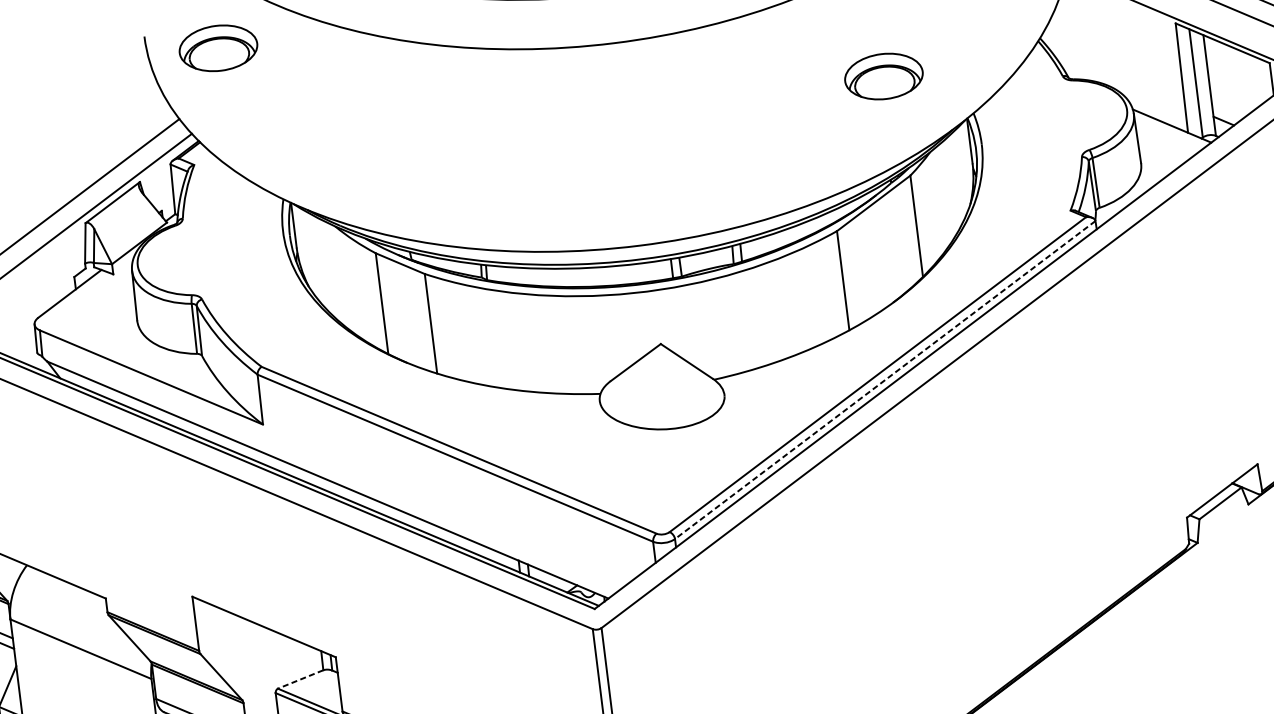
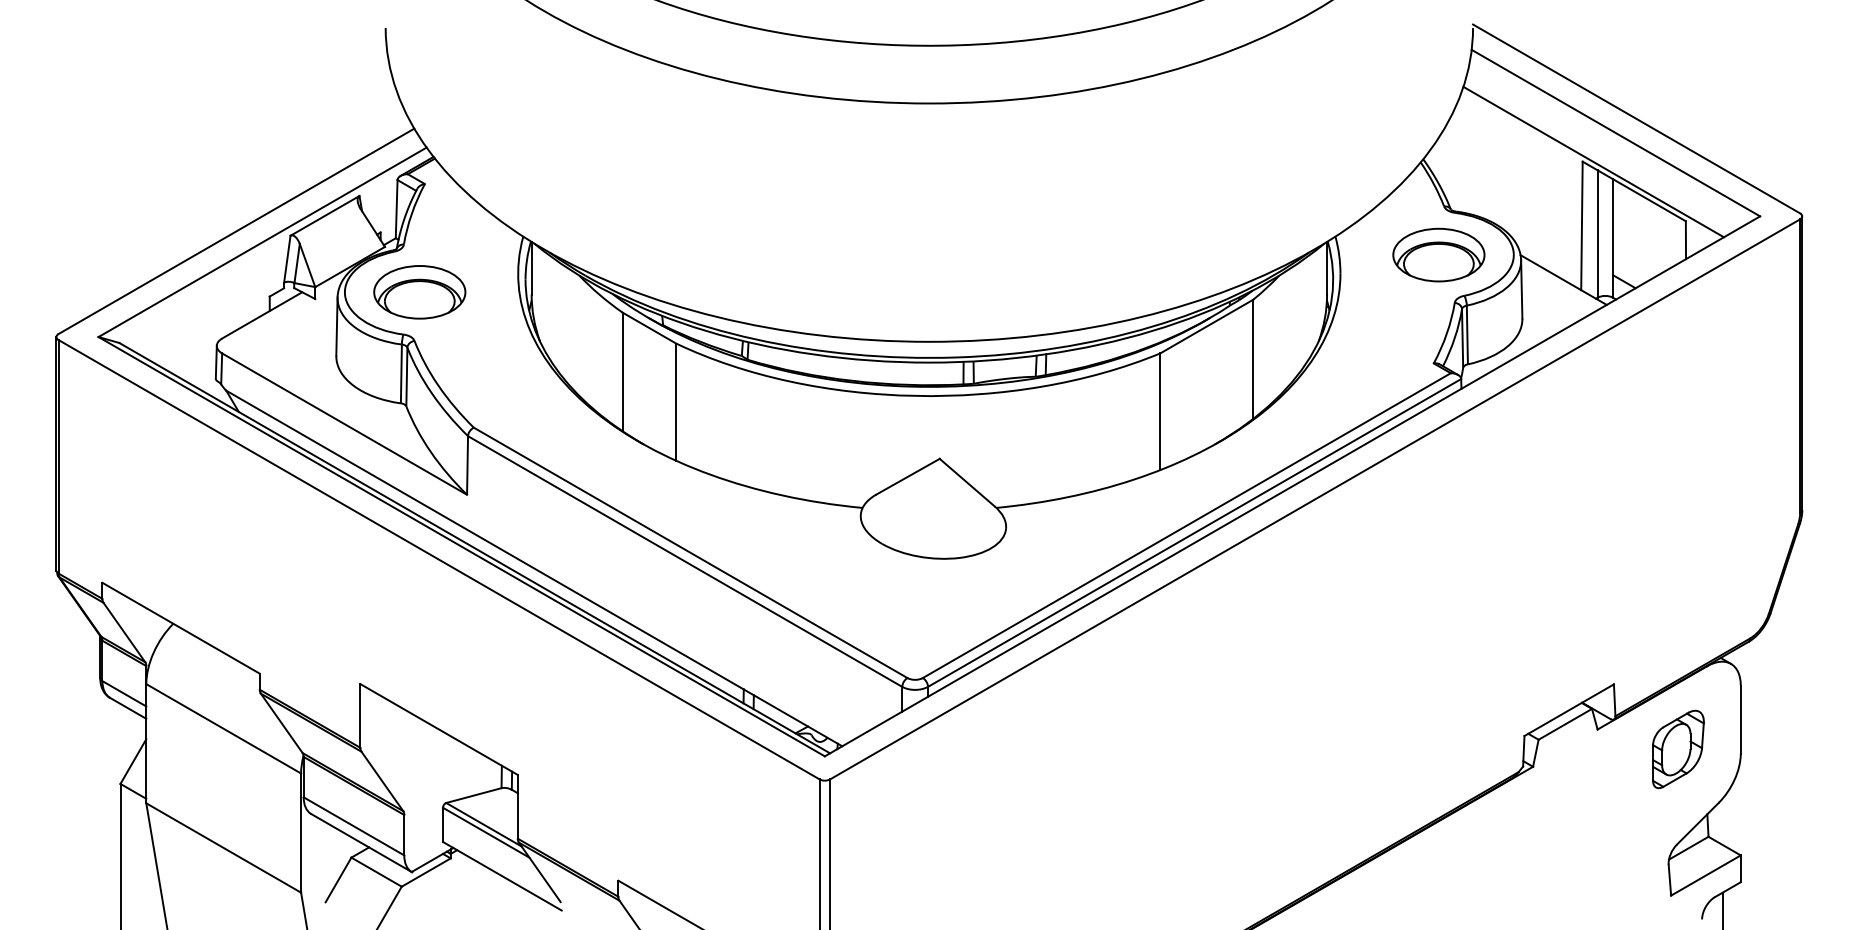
part: (218, 48) -> (419, 292), moved
part: (883, 76) -> (1438, 254), moved
line: (885, 379) -> (1194, 532), dashed -> solid
line: (300, 679) -> (473, 795), dashed -> solid

